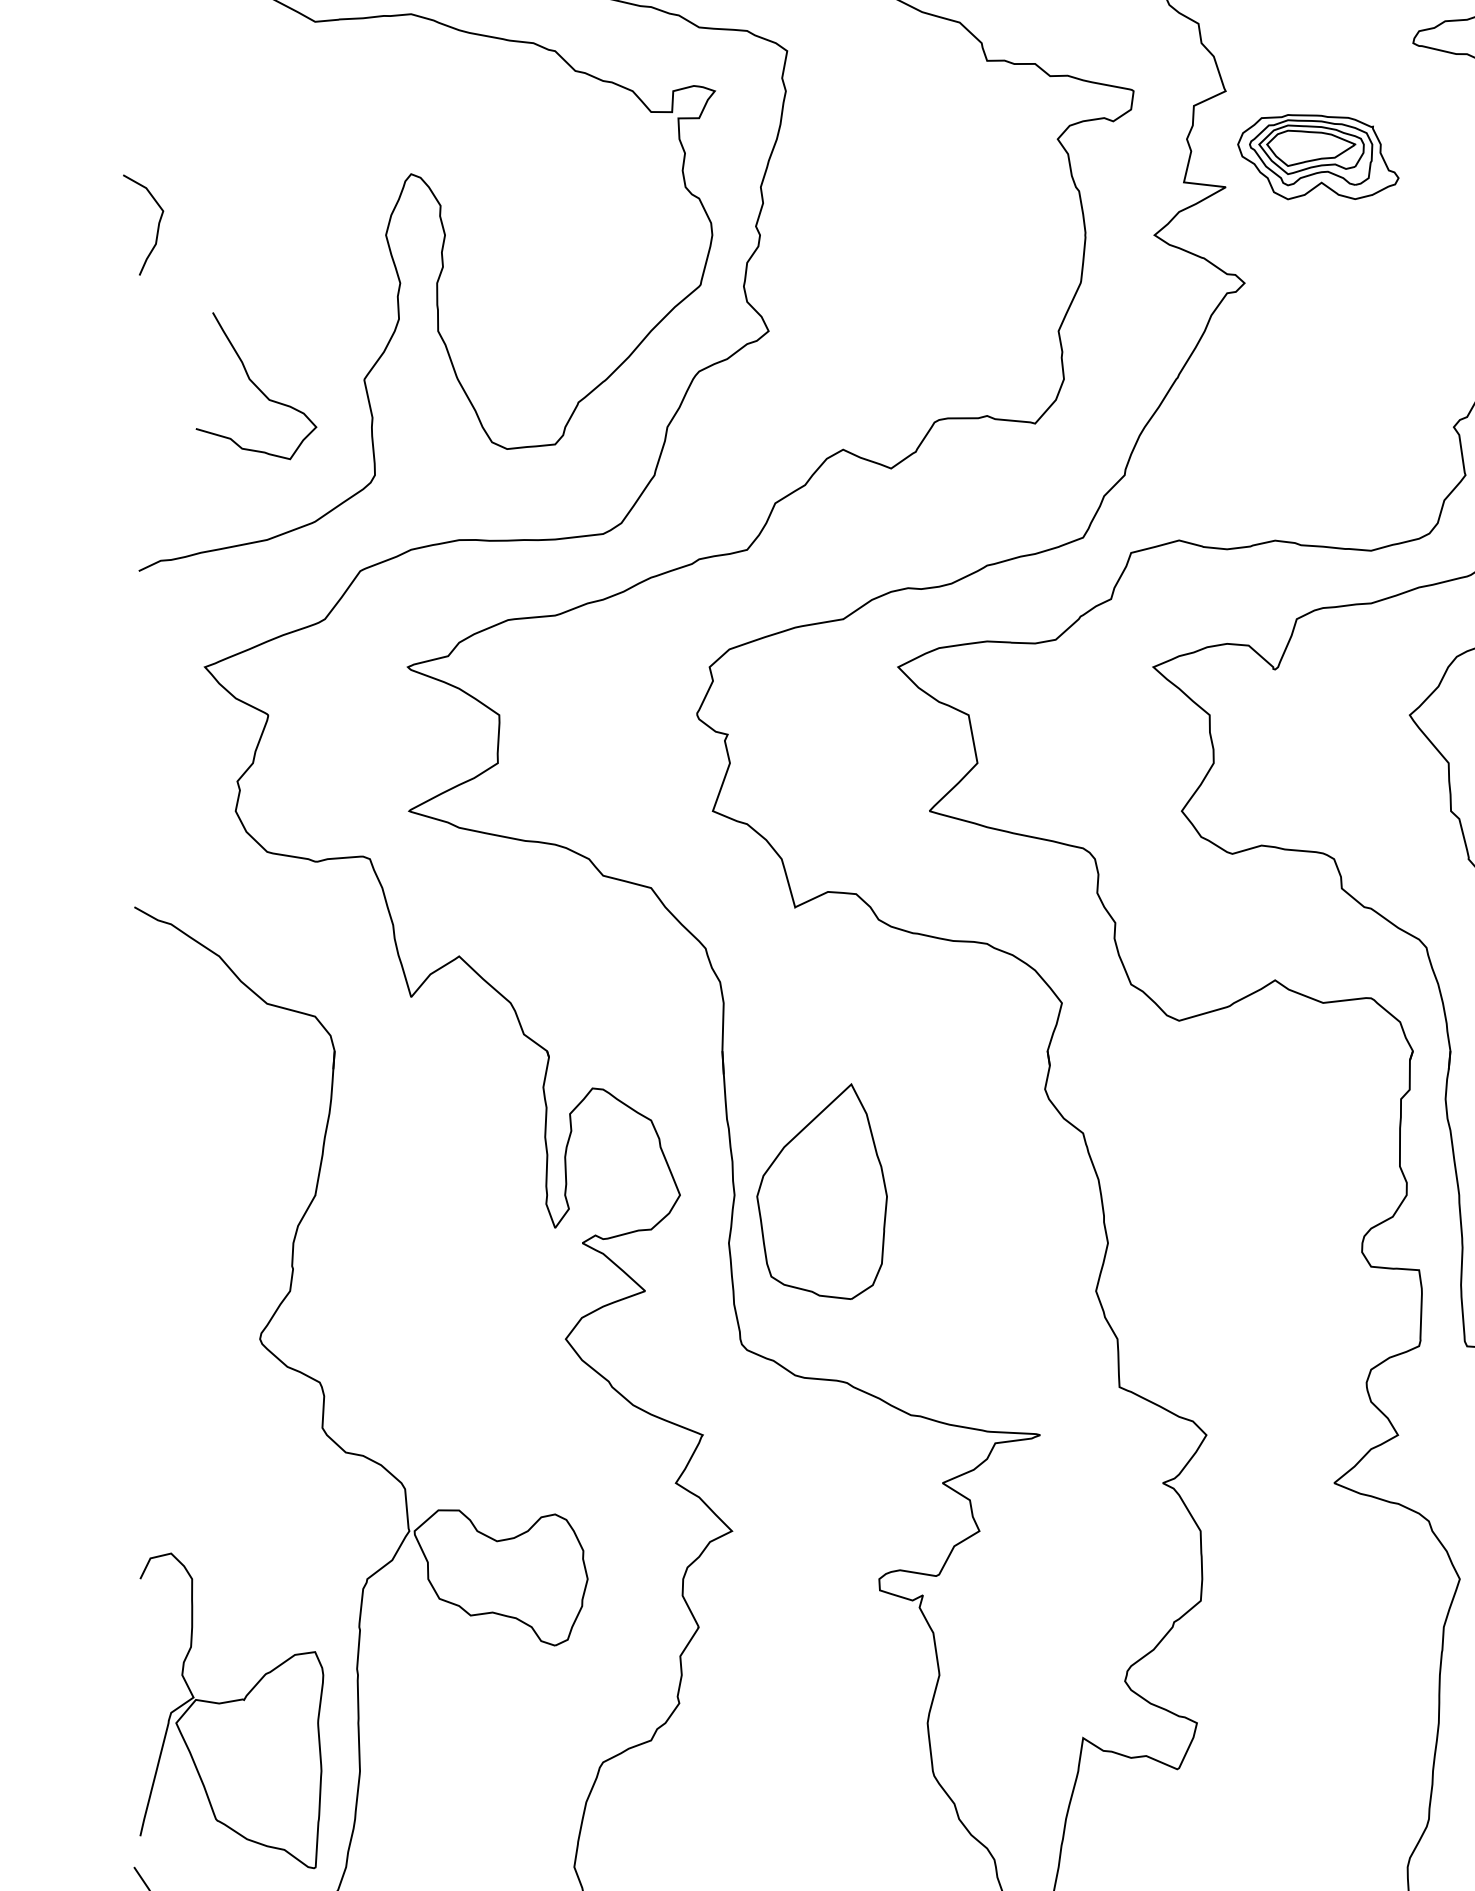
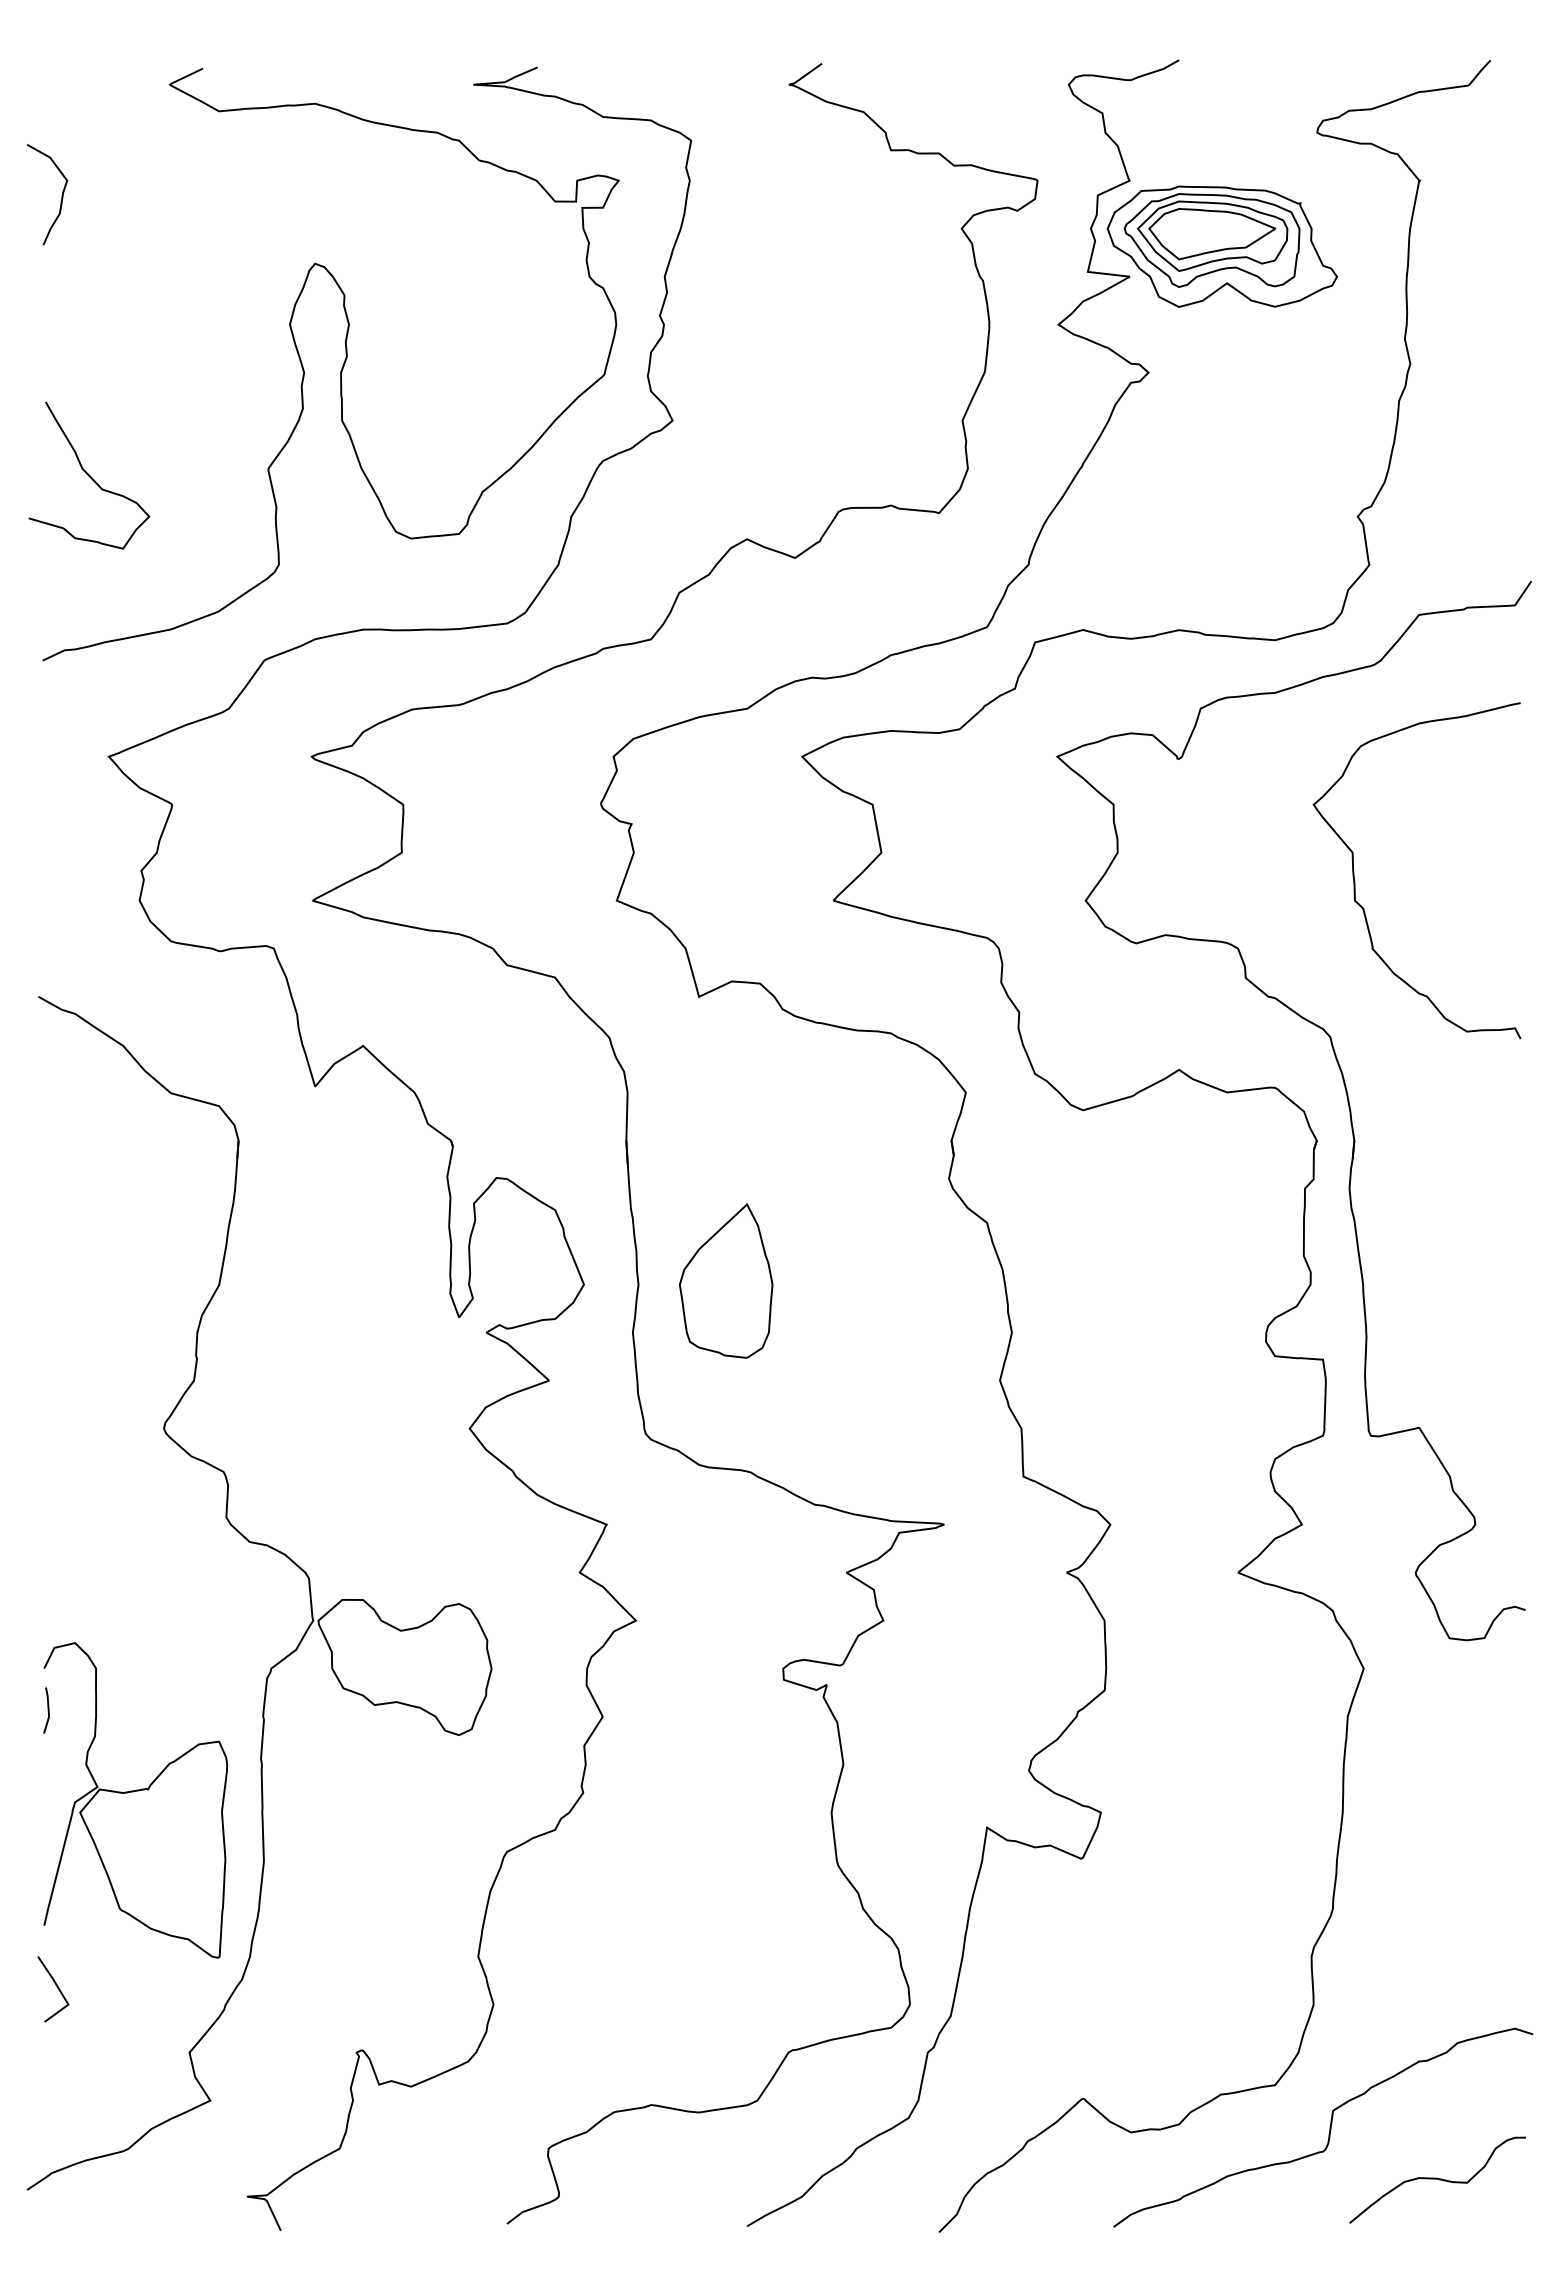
part: (1317, 156) -> (1221, 246), size x1.43
curve: (157, 225) -> (61, 195), moved
curve: (256, 385) -> (89, 475), moved
part: (822, 1190) -> (726, 1280), size x0.71
line: (143, 1620) -> (47, 1710), added

